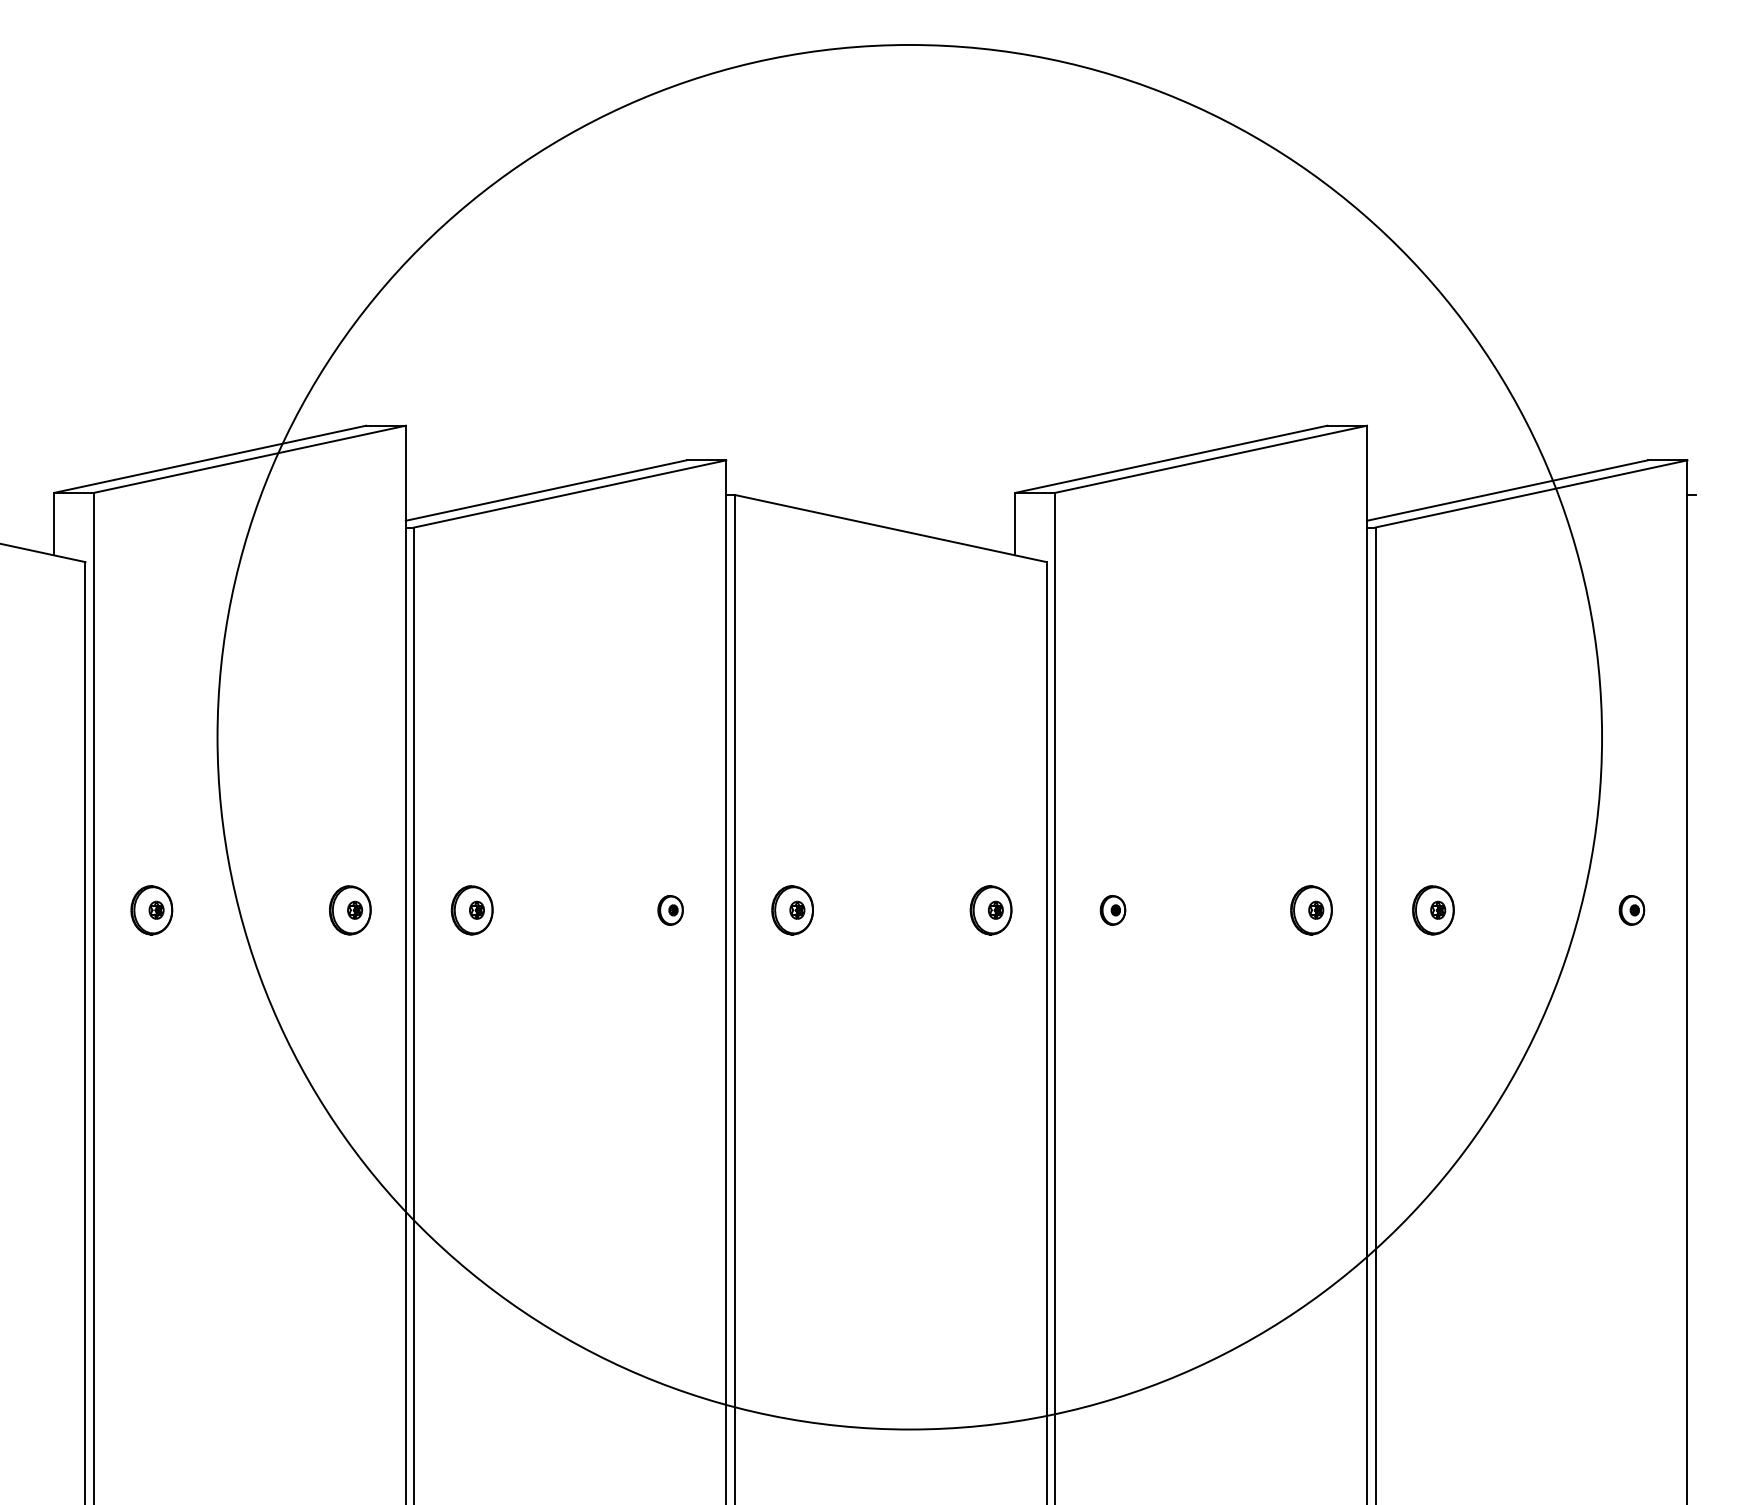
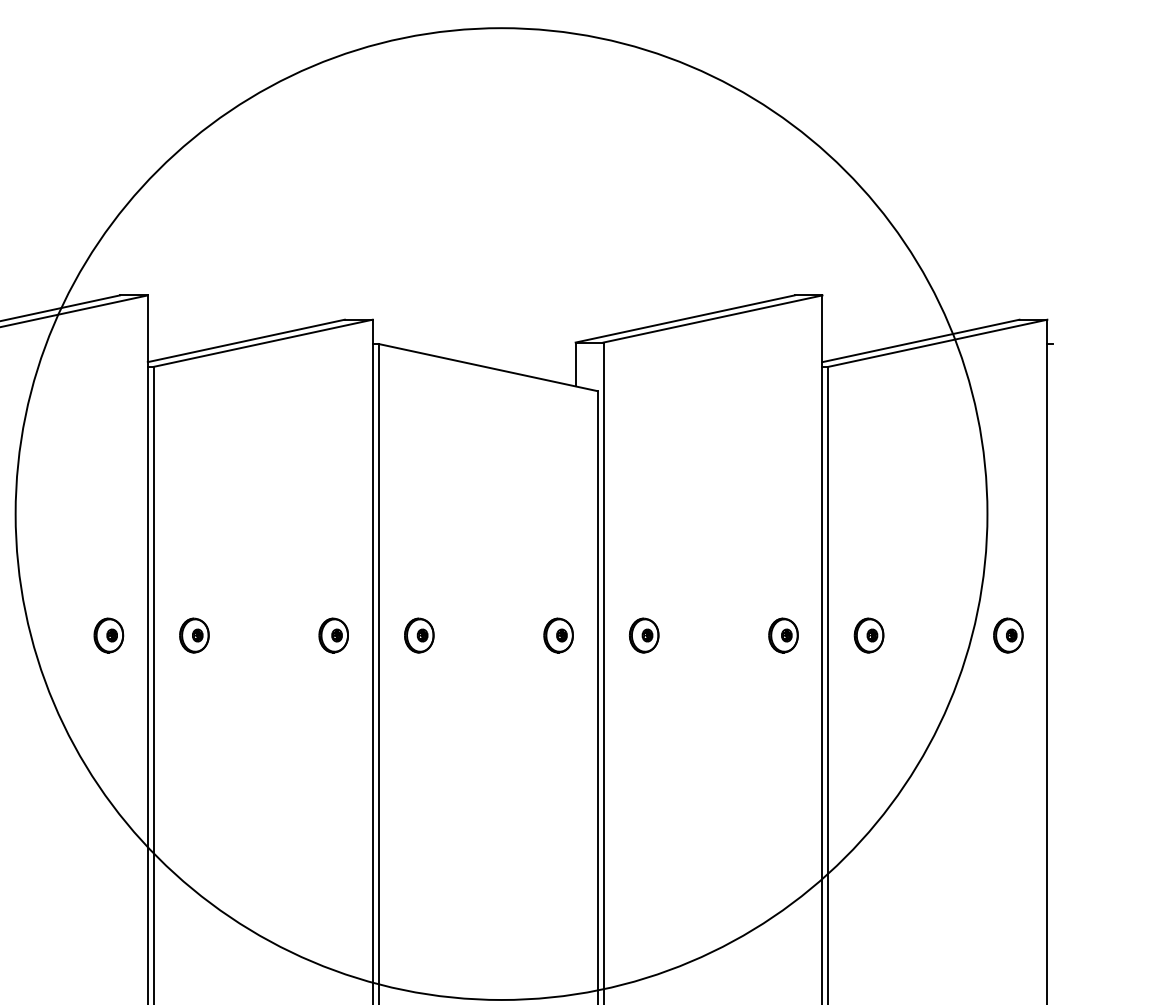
part: (670, 910) -> (333, 635), size x1.67
part: (1112, 910) -> (643, 635), size x1.67
part: (1631, 910) -> (1008, 635), size x1.67

